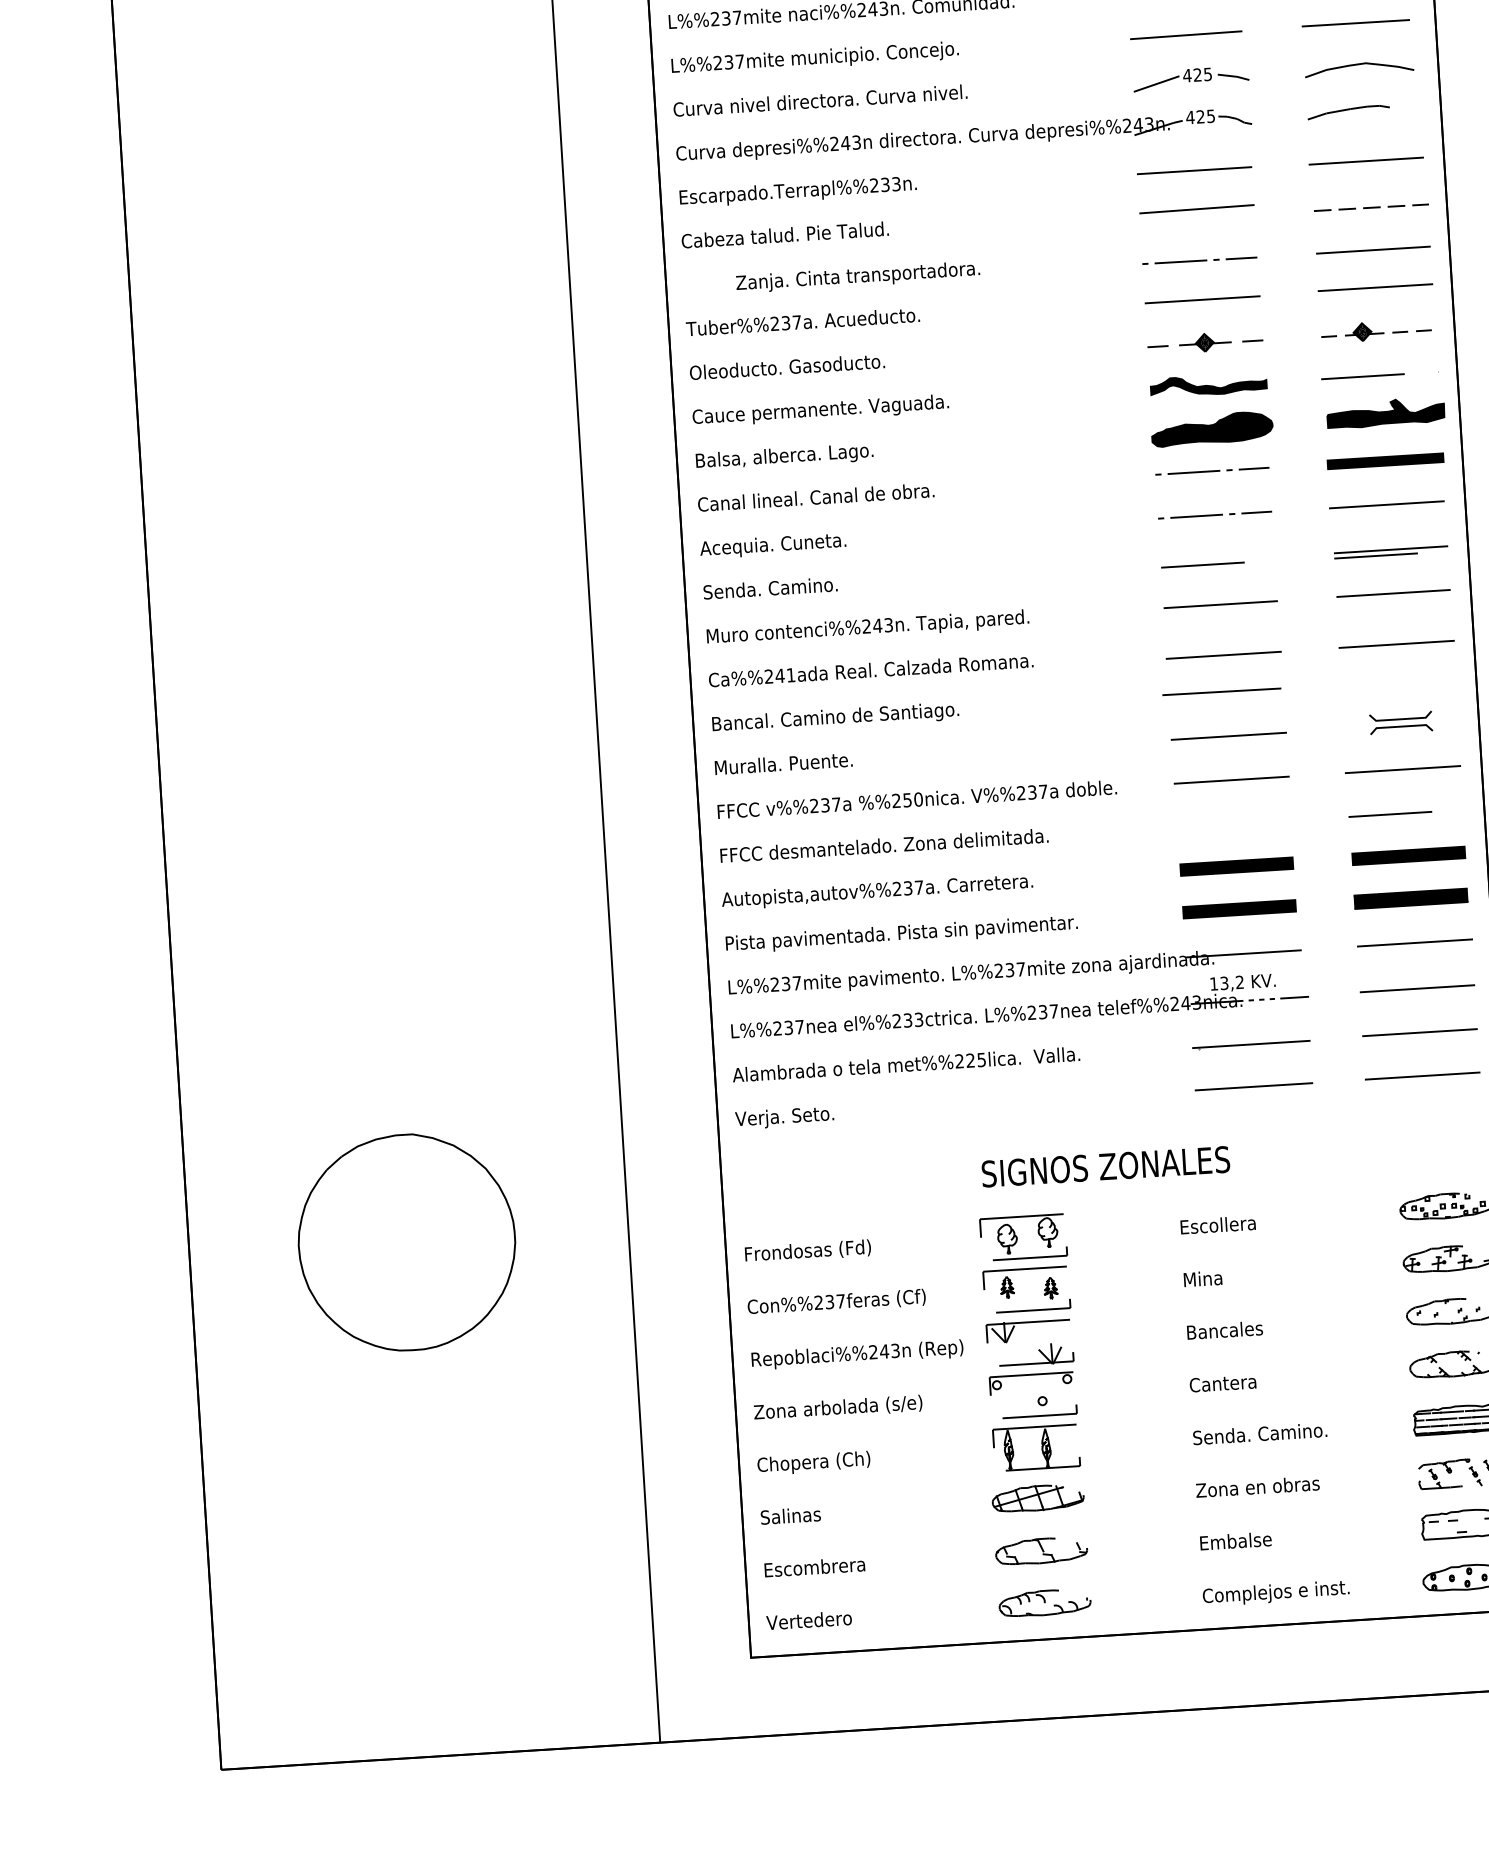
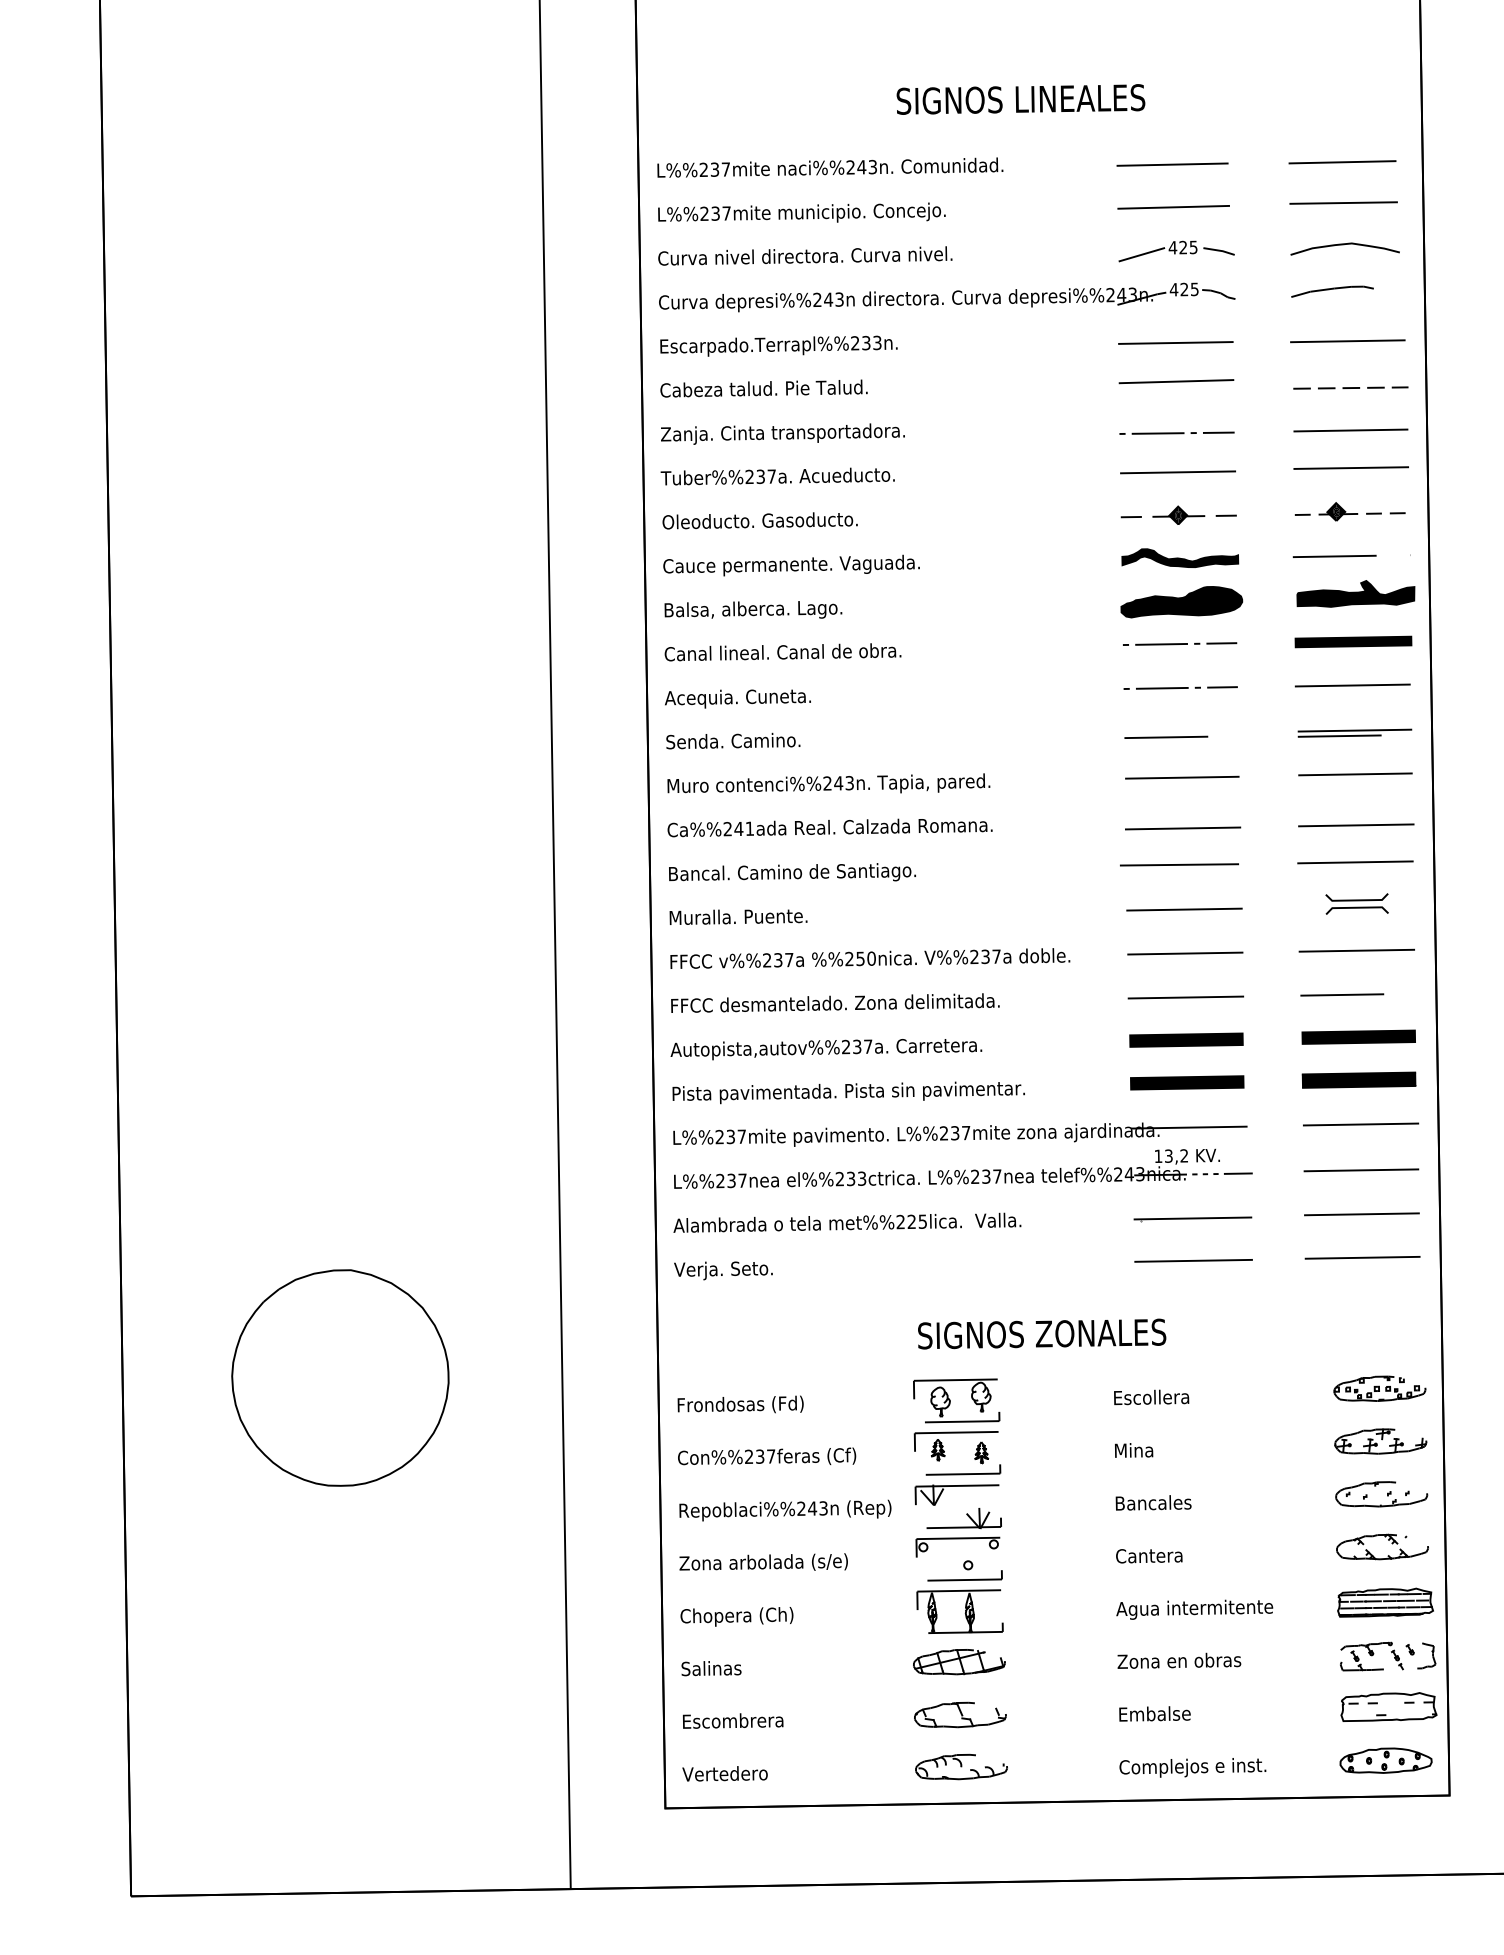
text: (857, 276) -> (782, 433), moved
line: (1397, 681) -> (1355, 862), added
line: (1233, 824) -> (1185, 997), added
text: (1270, 1435) -> (1194, 1609), Senda. Camino. -> Agua intermitente

